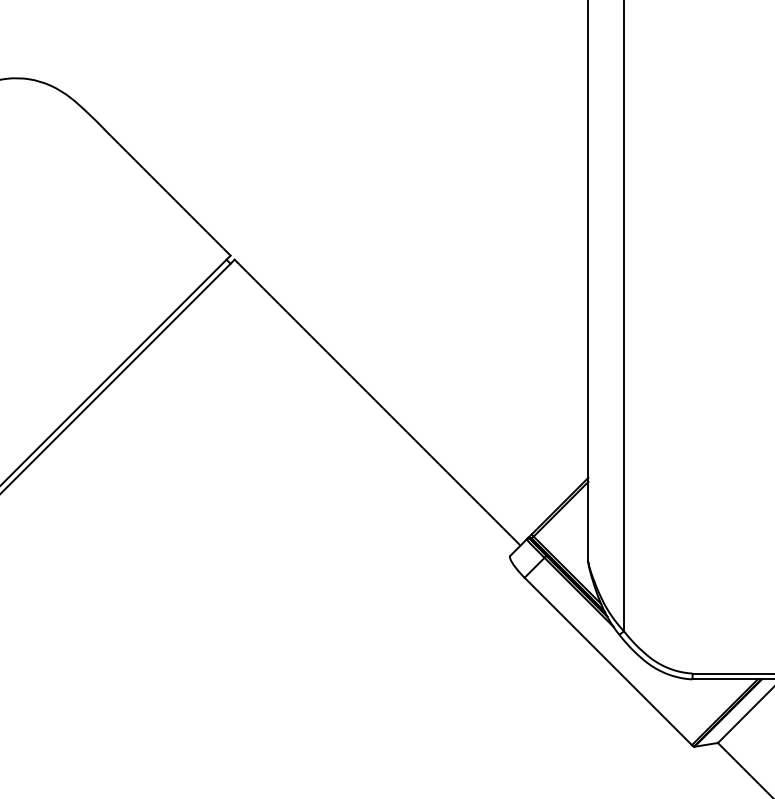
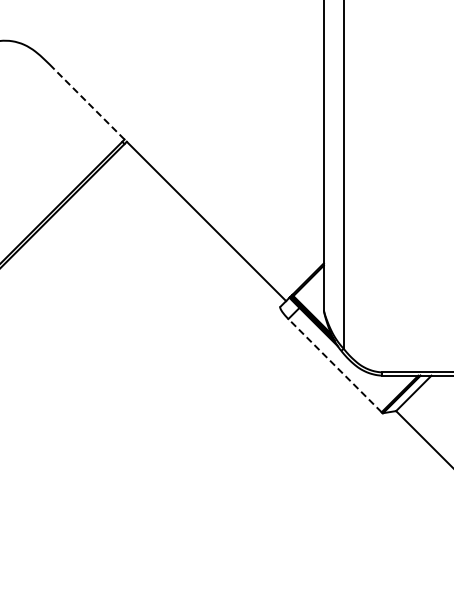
line: (167, 192) -> (89, 104), solid -> dashed
line: (609, 661) -> (335, 365), solid -> dashed

